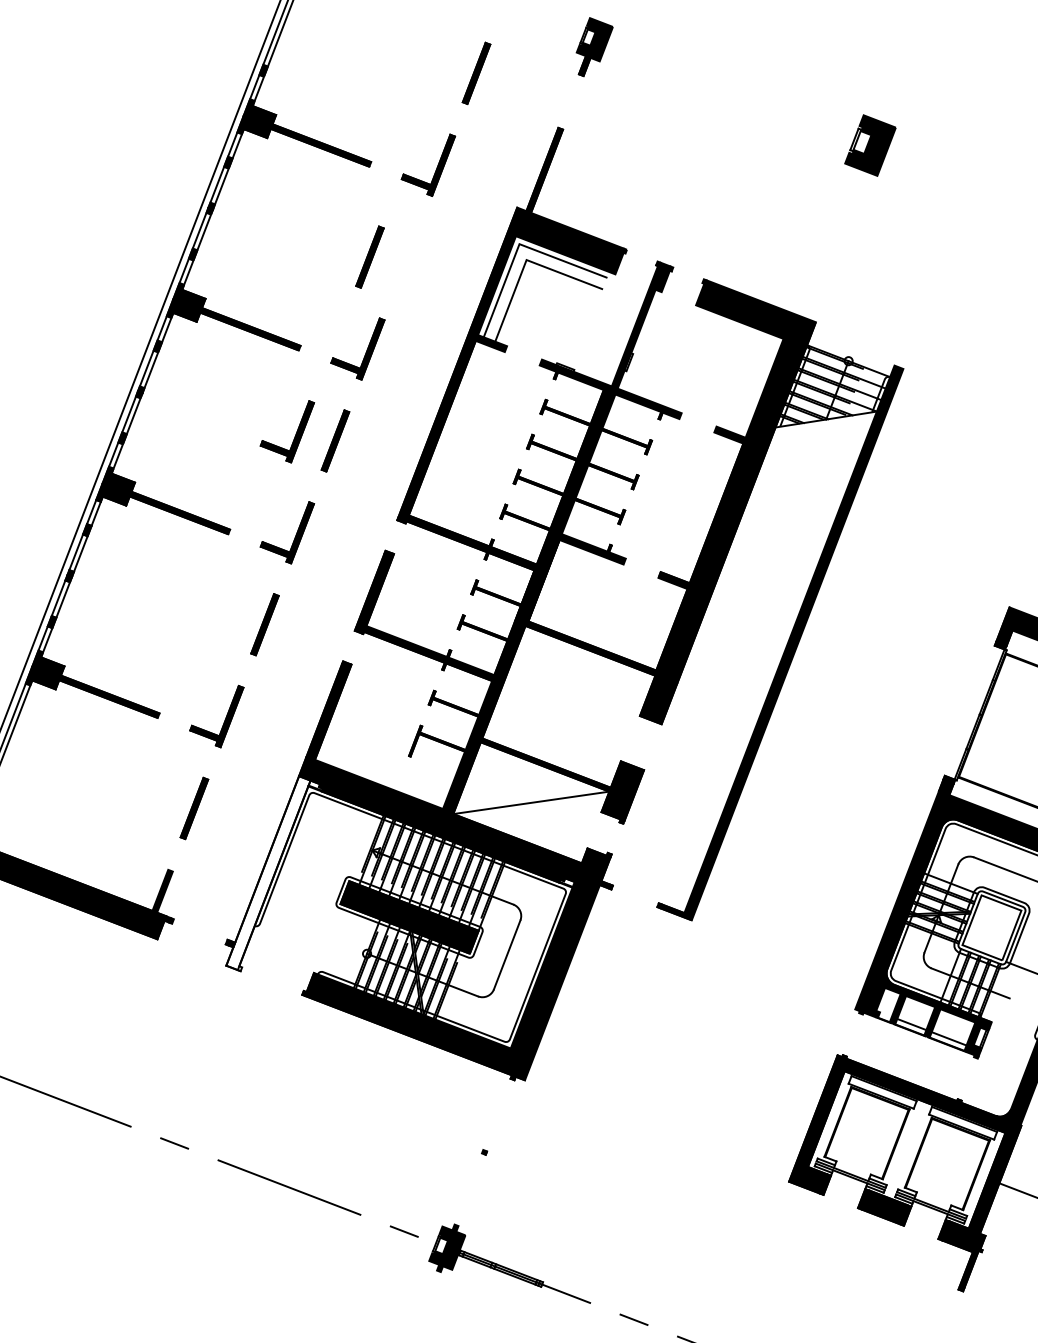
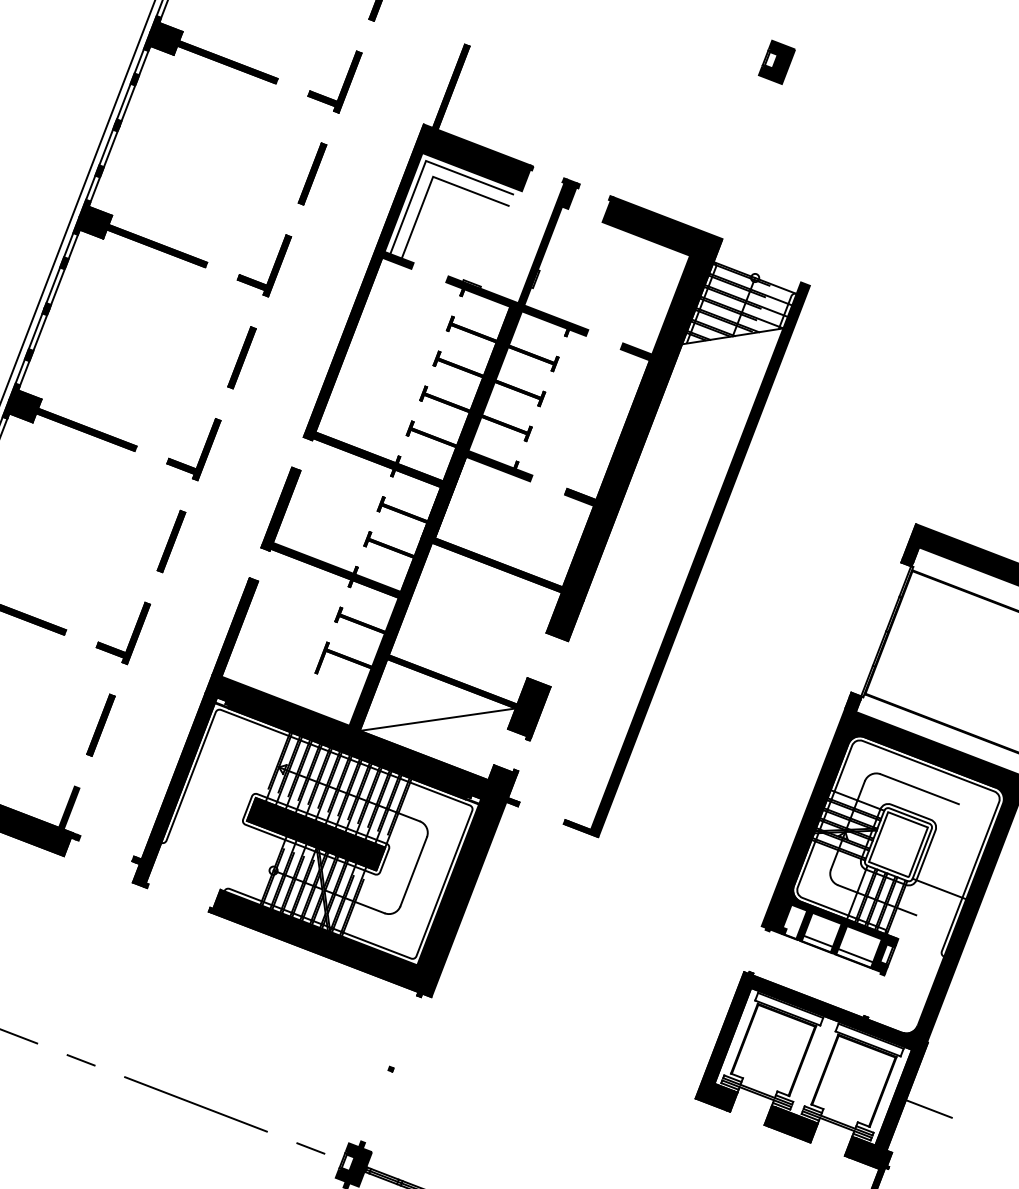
part: (870, 145) -> (777, 62), size x0.71
part: (369, 256) -> (312, 173), moved
part: (295, 433) -> (202, 350), removed
fill: (268, 873) -> (175, 790), added

